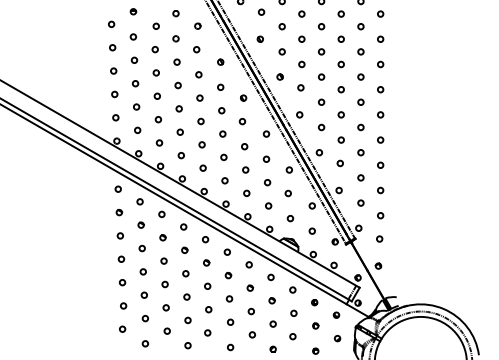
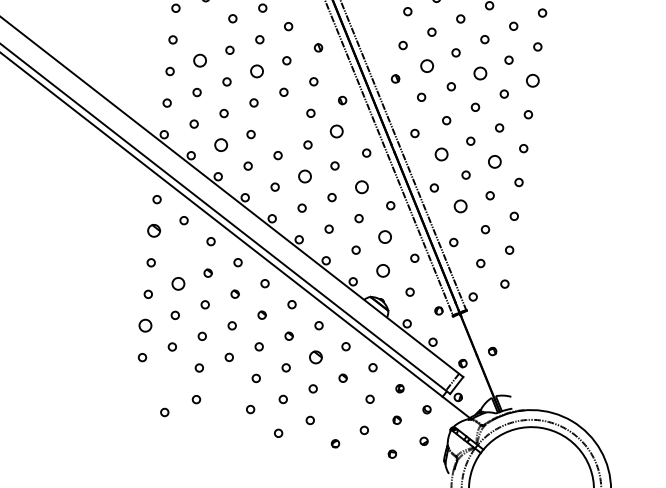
part: (259, 38) -> (375, 23), removed
circle: (134, 59) -> (203, 28), removed
circle: (301, 64) -> (426, 66), size x1.6
circle: (340, 64) -> (479, 73), size x1.6
circle: (380, 64) -> (532, 80), size x1.6
circle: (135, 83) -> (199, 60), size x1.6
circle: (177, 85) -> (256, 71), size x1.6
circle: (200, 121) -> (280, 123), removed
circle: (242, 121) -> (336, 131), size x1.6
circle: (321, 127) -> (441, 154), size x1.6
circle: (360, 127) -> (494, 161), size x1.6
circle: (159, 142) -> (221, 144), size x1.6
circle: (223, 157) -> (304, 176), size x1.6
circle: (266, 158) -> (362, 185), size x1.6
circle: (339, 163) -> (459, 206), size x1.6
circle: (287, 193) -> (383, 236), size x1.6
part: (119, 212) -> (154, 231), size x1.6
circle: (290, 218) -> (383, 271), size x1.6
part: (140, 224) -> (180, 251), removed
circle: (379, 238) -> (499, 314), removed
circle: (141, 248) -> (177, 283), size x1.6
circle: (122, 282) -> (145, 325), size x1.6
part: (250, 287) -> (316, 356), size x1.6
circle: (144, 318) -> (168, 378), removed
circle: (187, 320) -> (225, 389), removed
circle: (272, 323) -> (339, 408), removed
circle: (122, 328) -> (136, 387), removed
circle: (187, 345) -> (221, 422), removed

